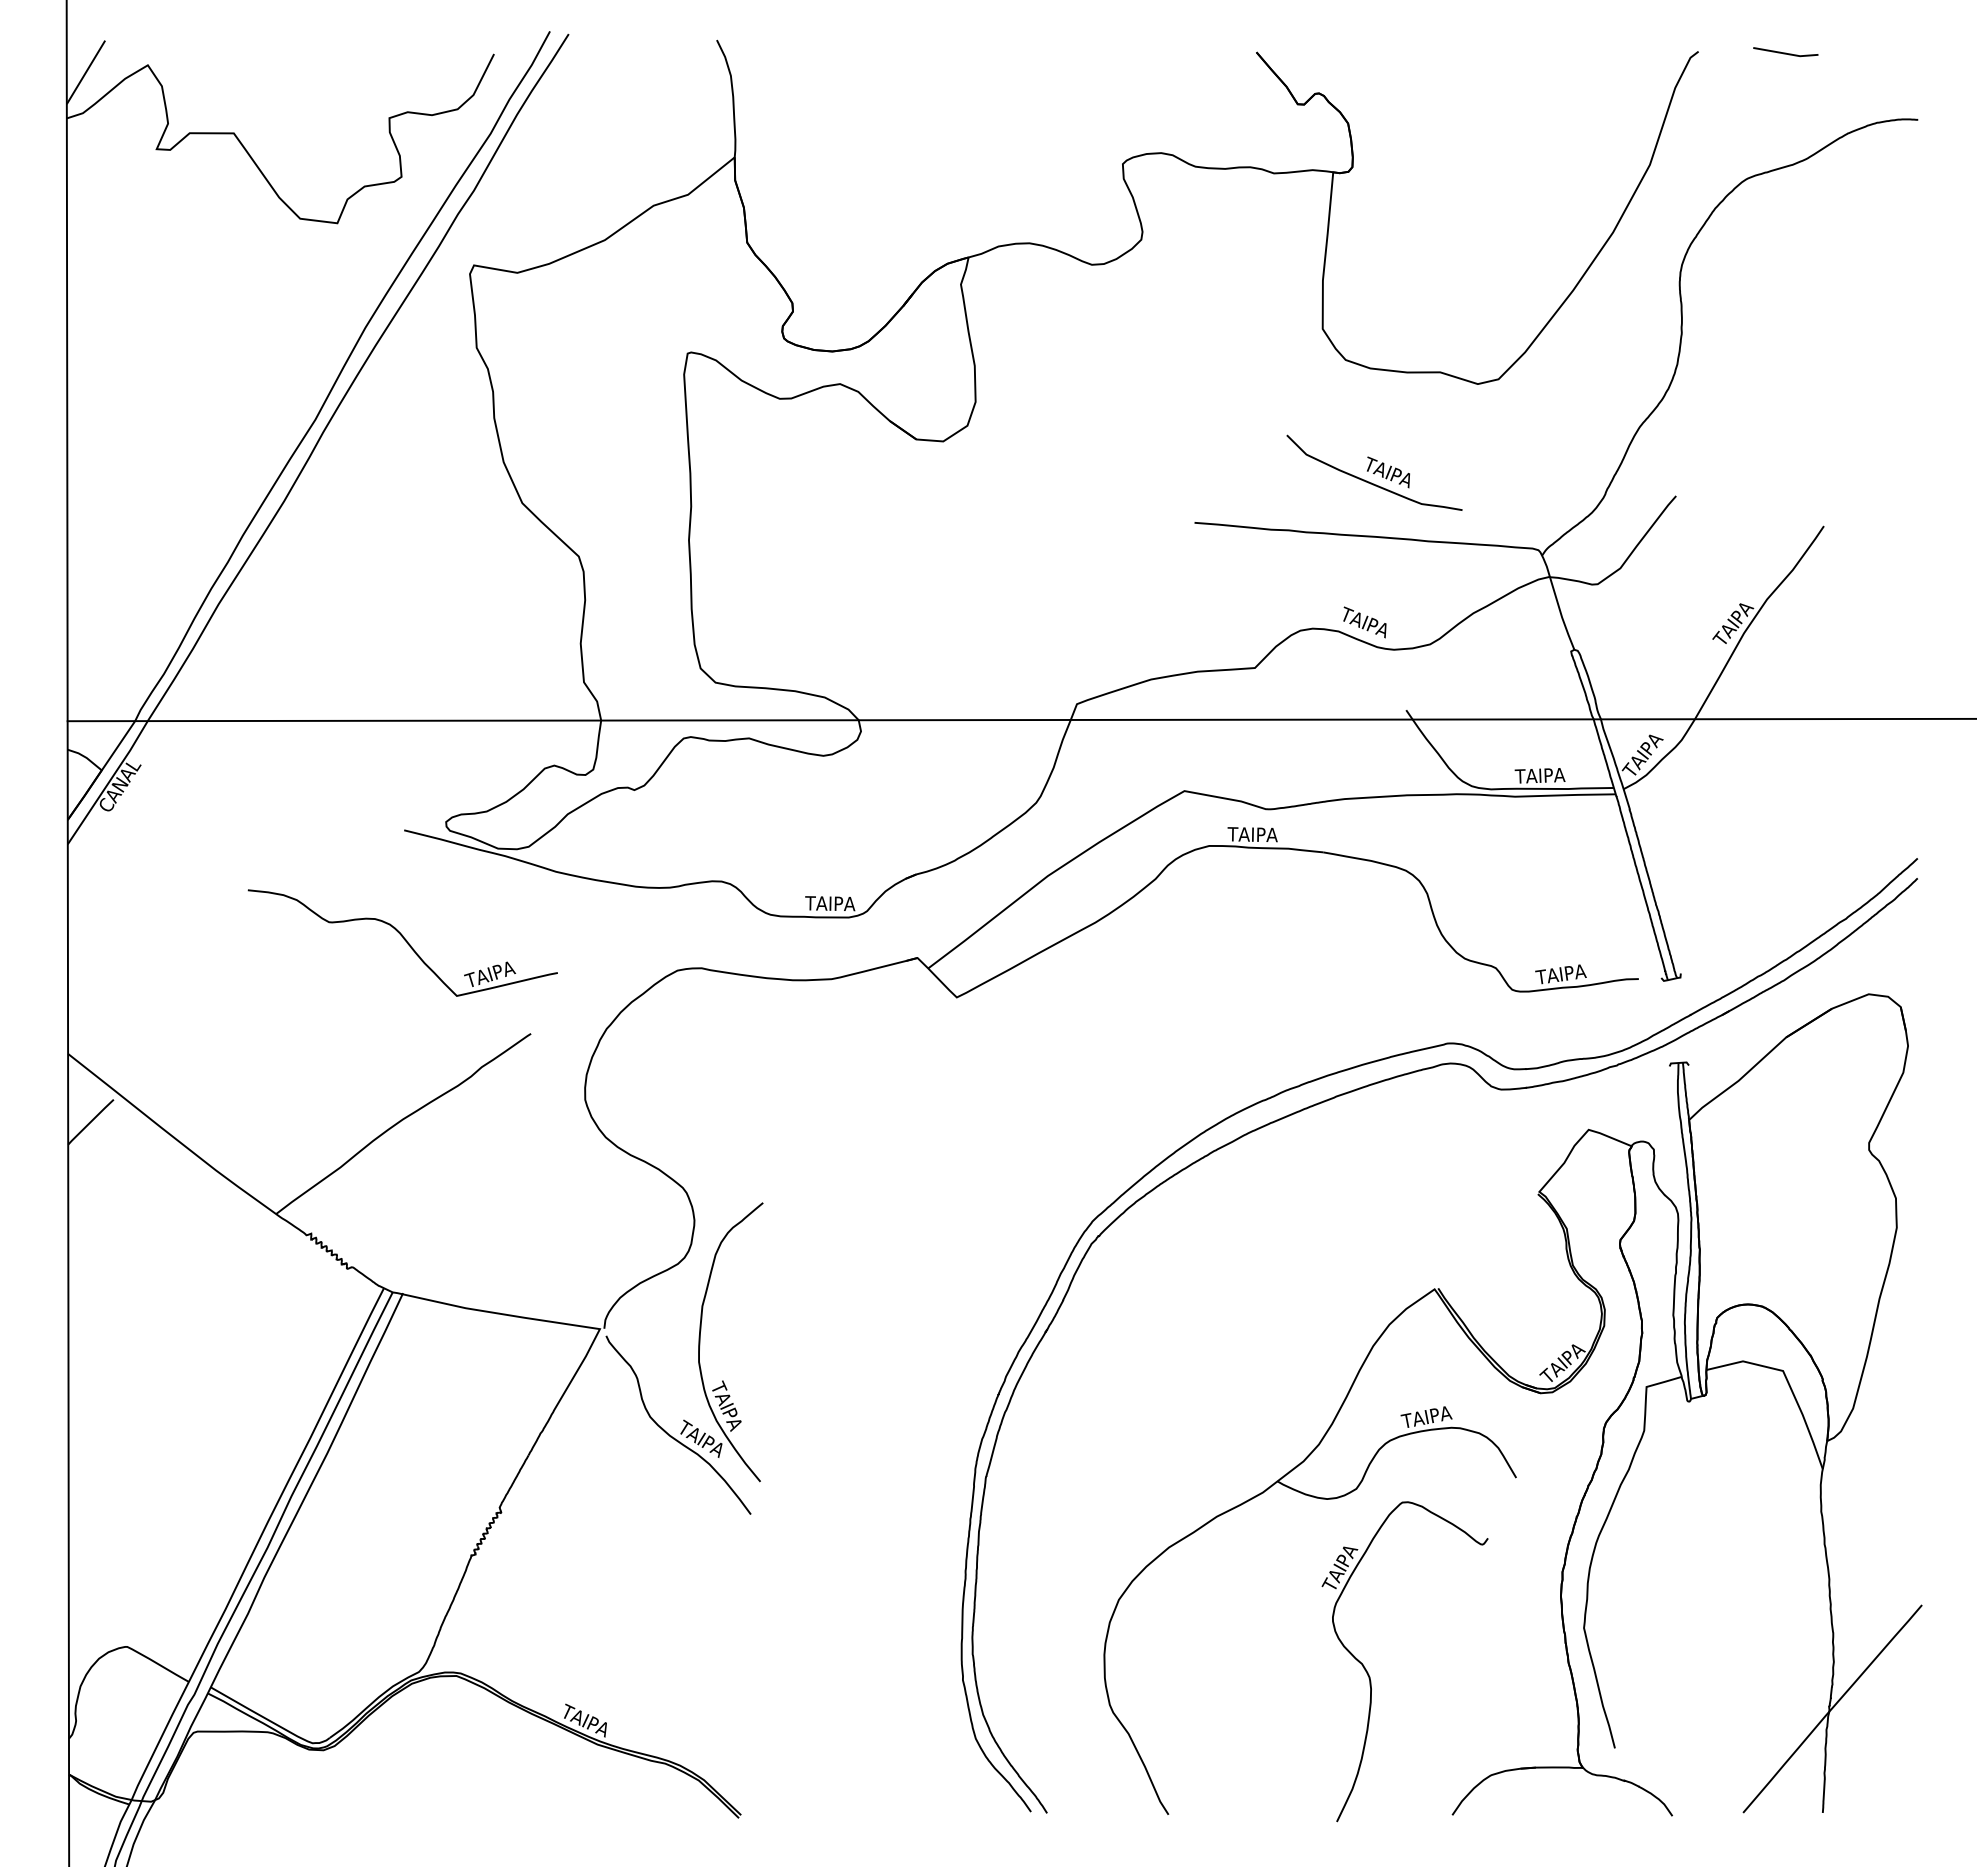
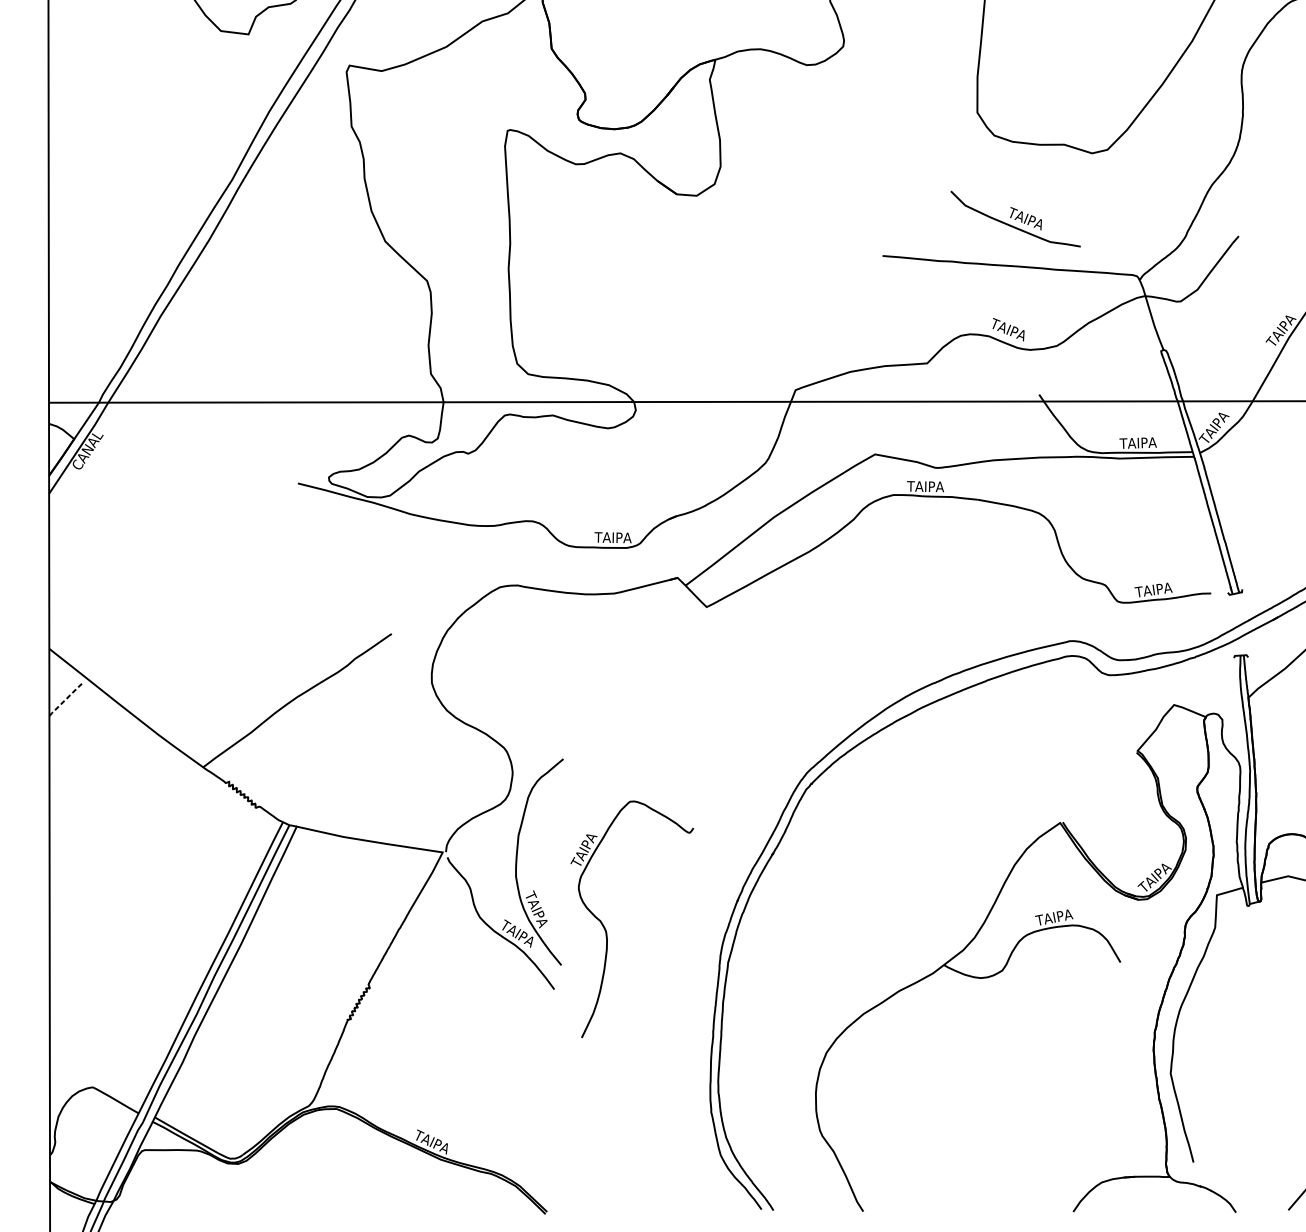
part: (402, 942) -> (296, 566), removed
line: (90, 1121) -> (65, 698), solid -> dashed
part: (1370, 1676) -> (606, 930), moved

